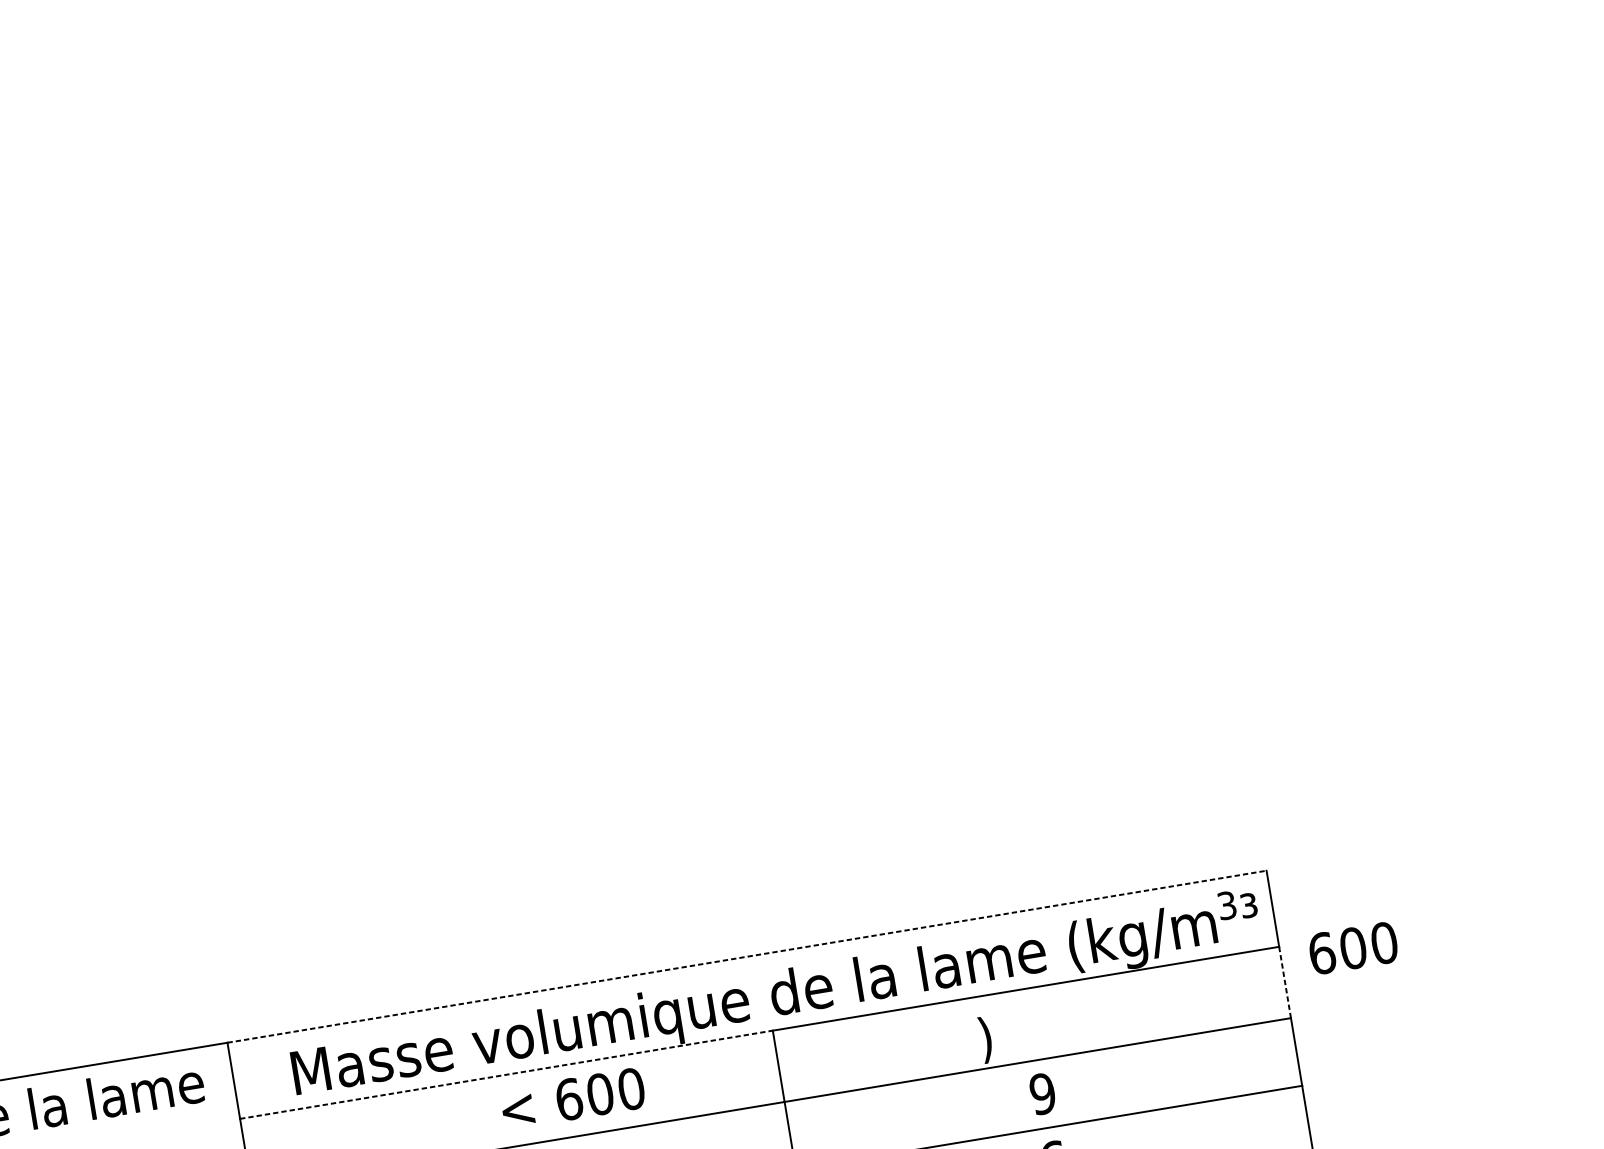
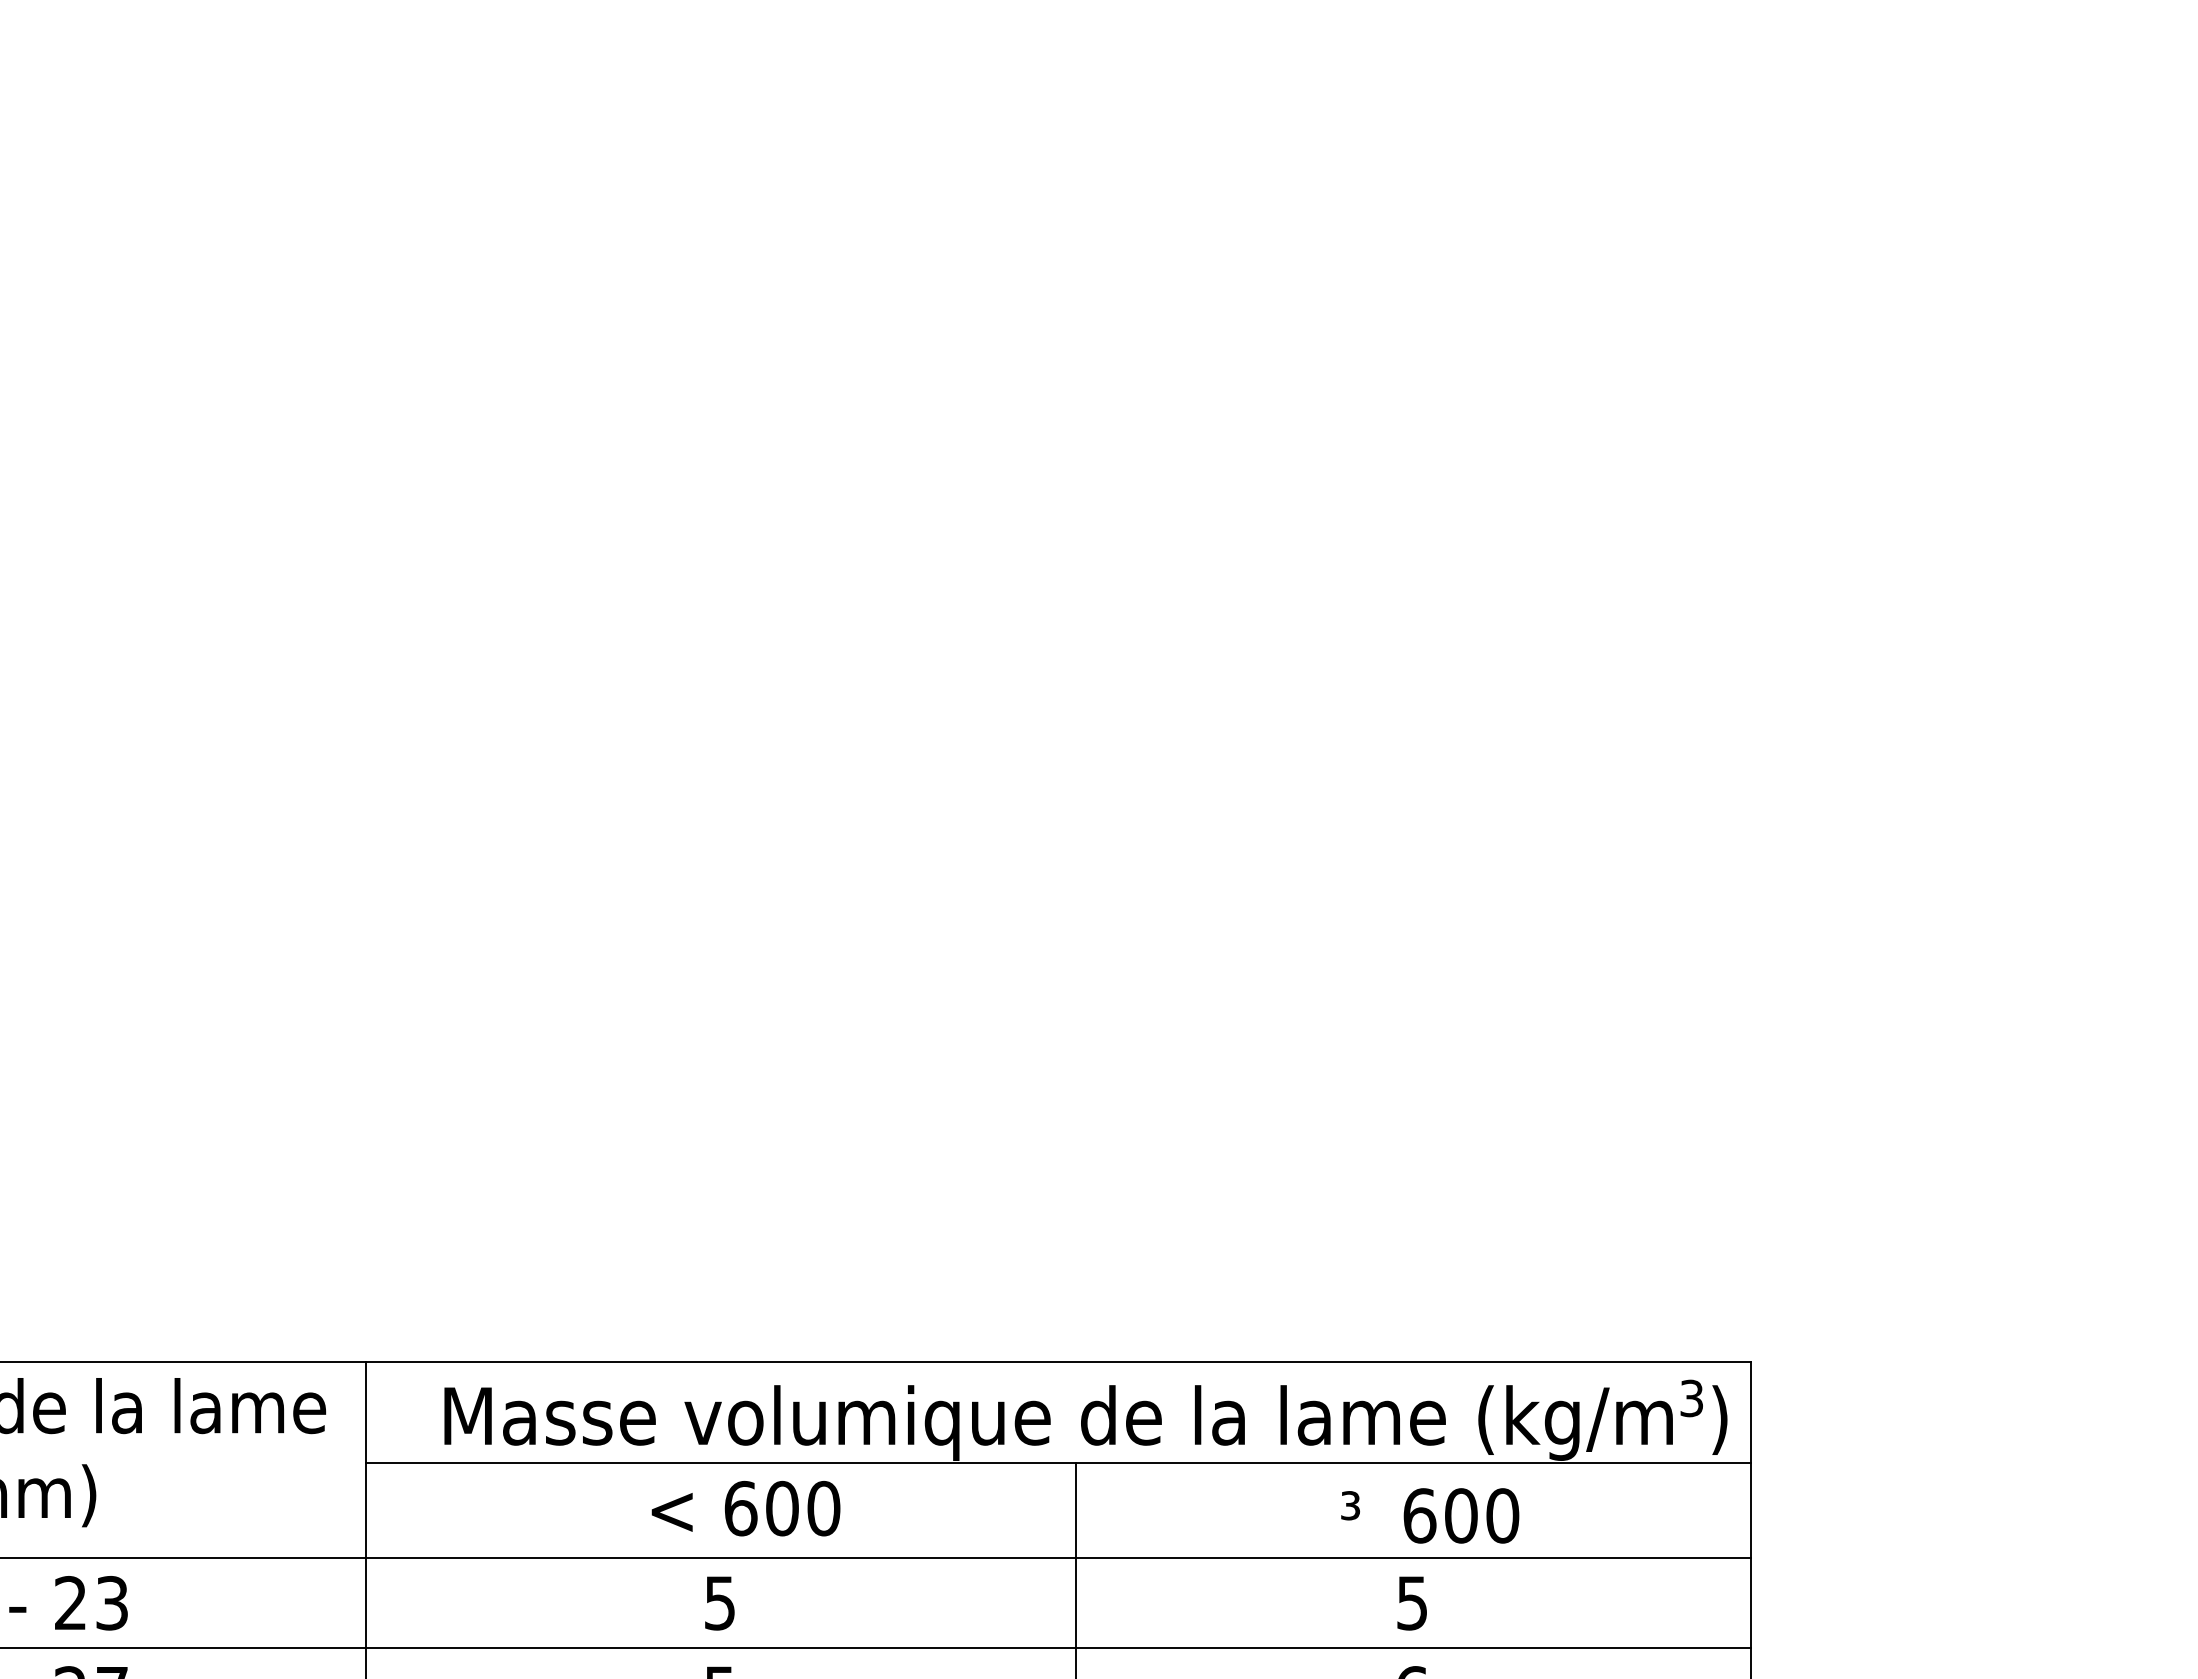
text: (1250, 917) -> (1719, 1419), ³ -> )
text: (1353, 947) -> (1461, 1515), moved
line: (747, 956) -> (1058, 1361), dashed -> solid
line: (1285, 982) -> (1750, 1510), dashed -> solid
text: (986, 1039) -> (1350, 1520), ) -> ³
line: (506, 1075) -> (720, 1463), dashed -> solid
text: (1042, 1093) -> (1411, 1602), 9 -> 5
text: (572, 1098) -> (745, 1508), moved

